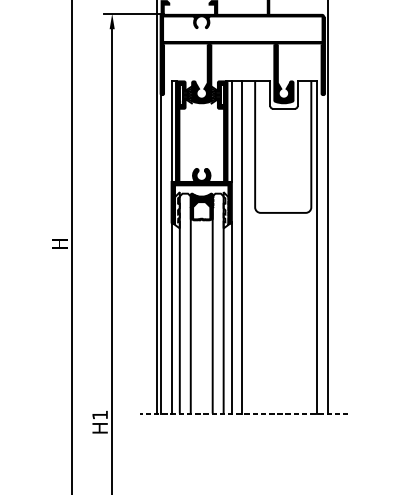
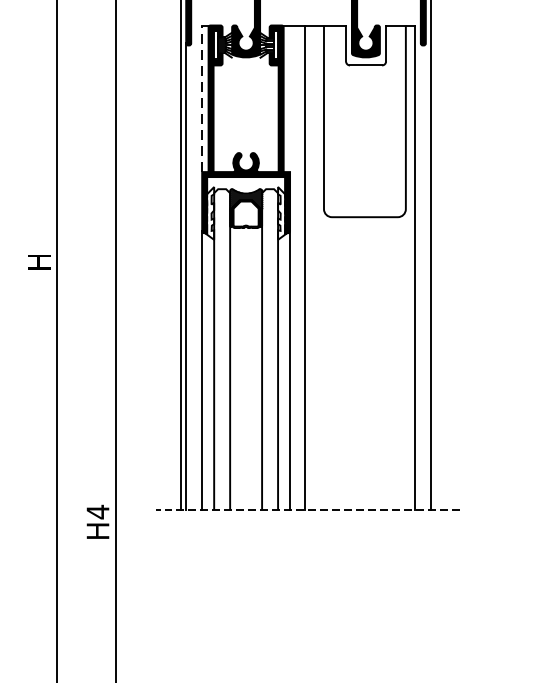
line: (171, 131) -> (202, 98), solid -> dashed
line: (231, 131) -> (289, 98), removed
text: (99, 415) -> (97, 512), H1 -> H4

